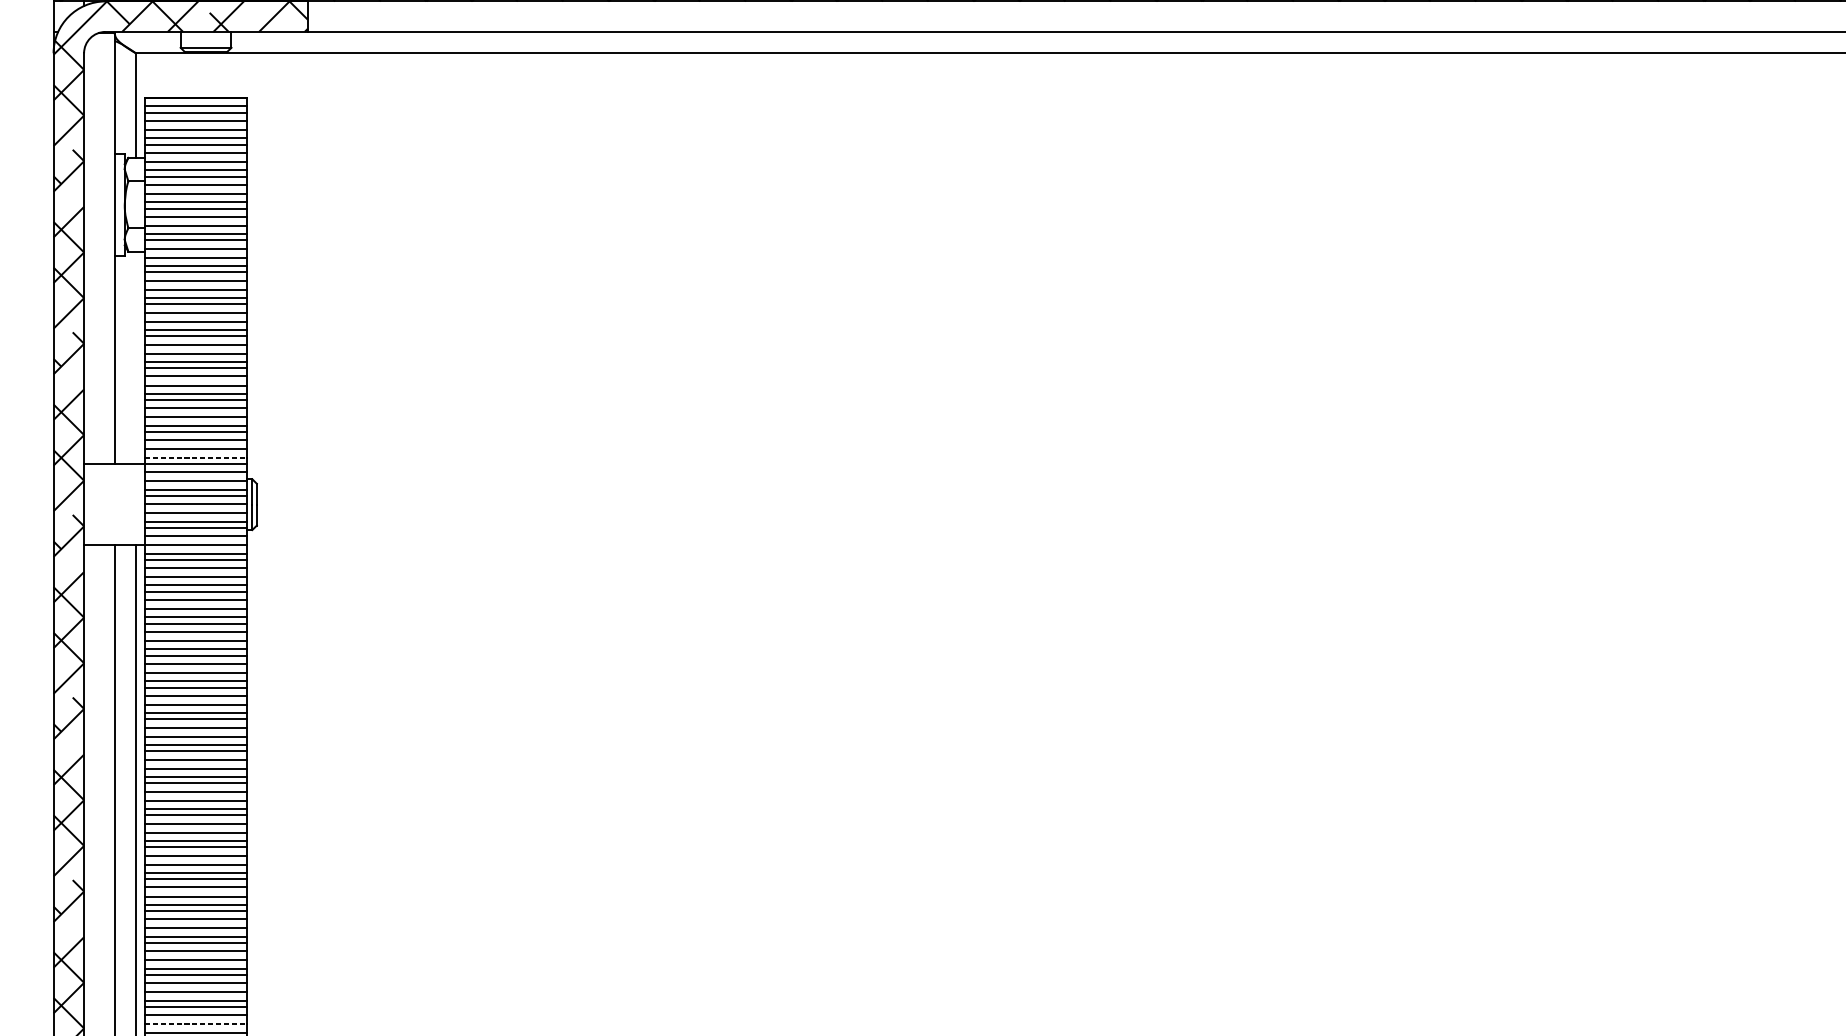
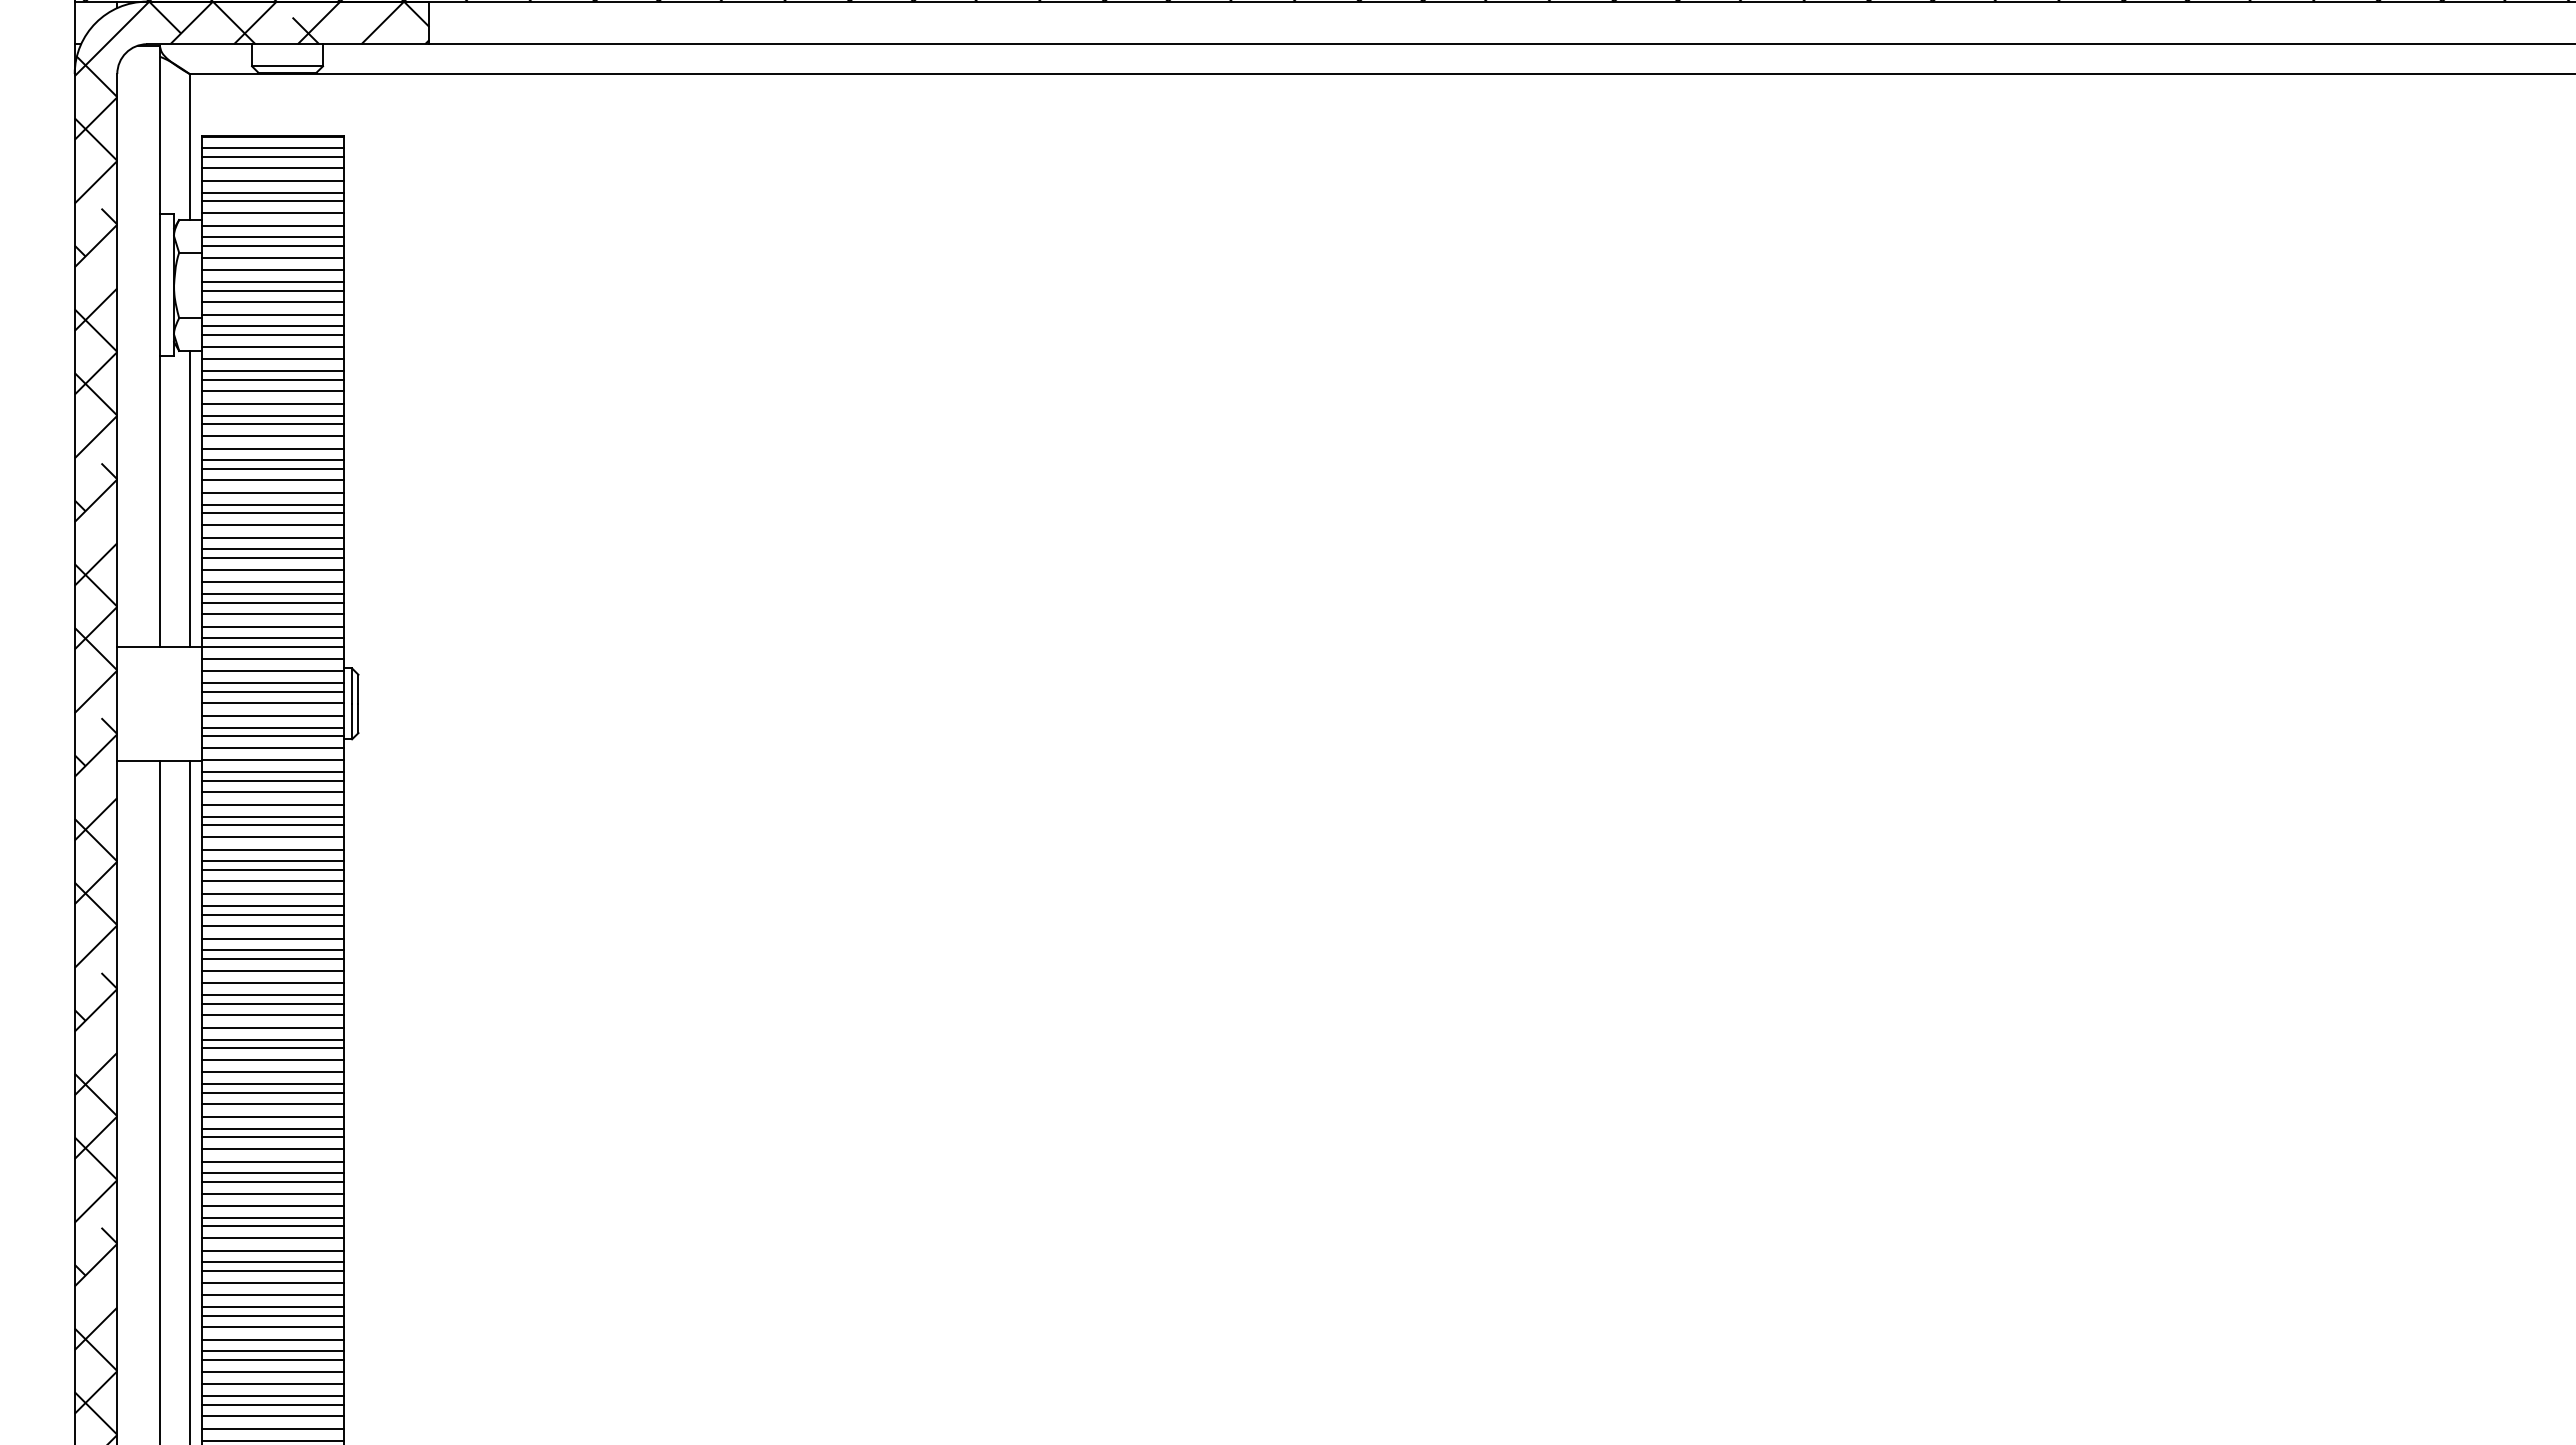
line: (135, 357) -> (189, 498), added
line: (196, 457) -> (273, 638), dashed -> solid
line: (196, 1023) -> (273, 1428), dashed -> solid

